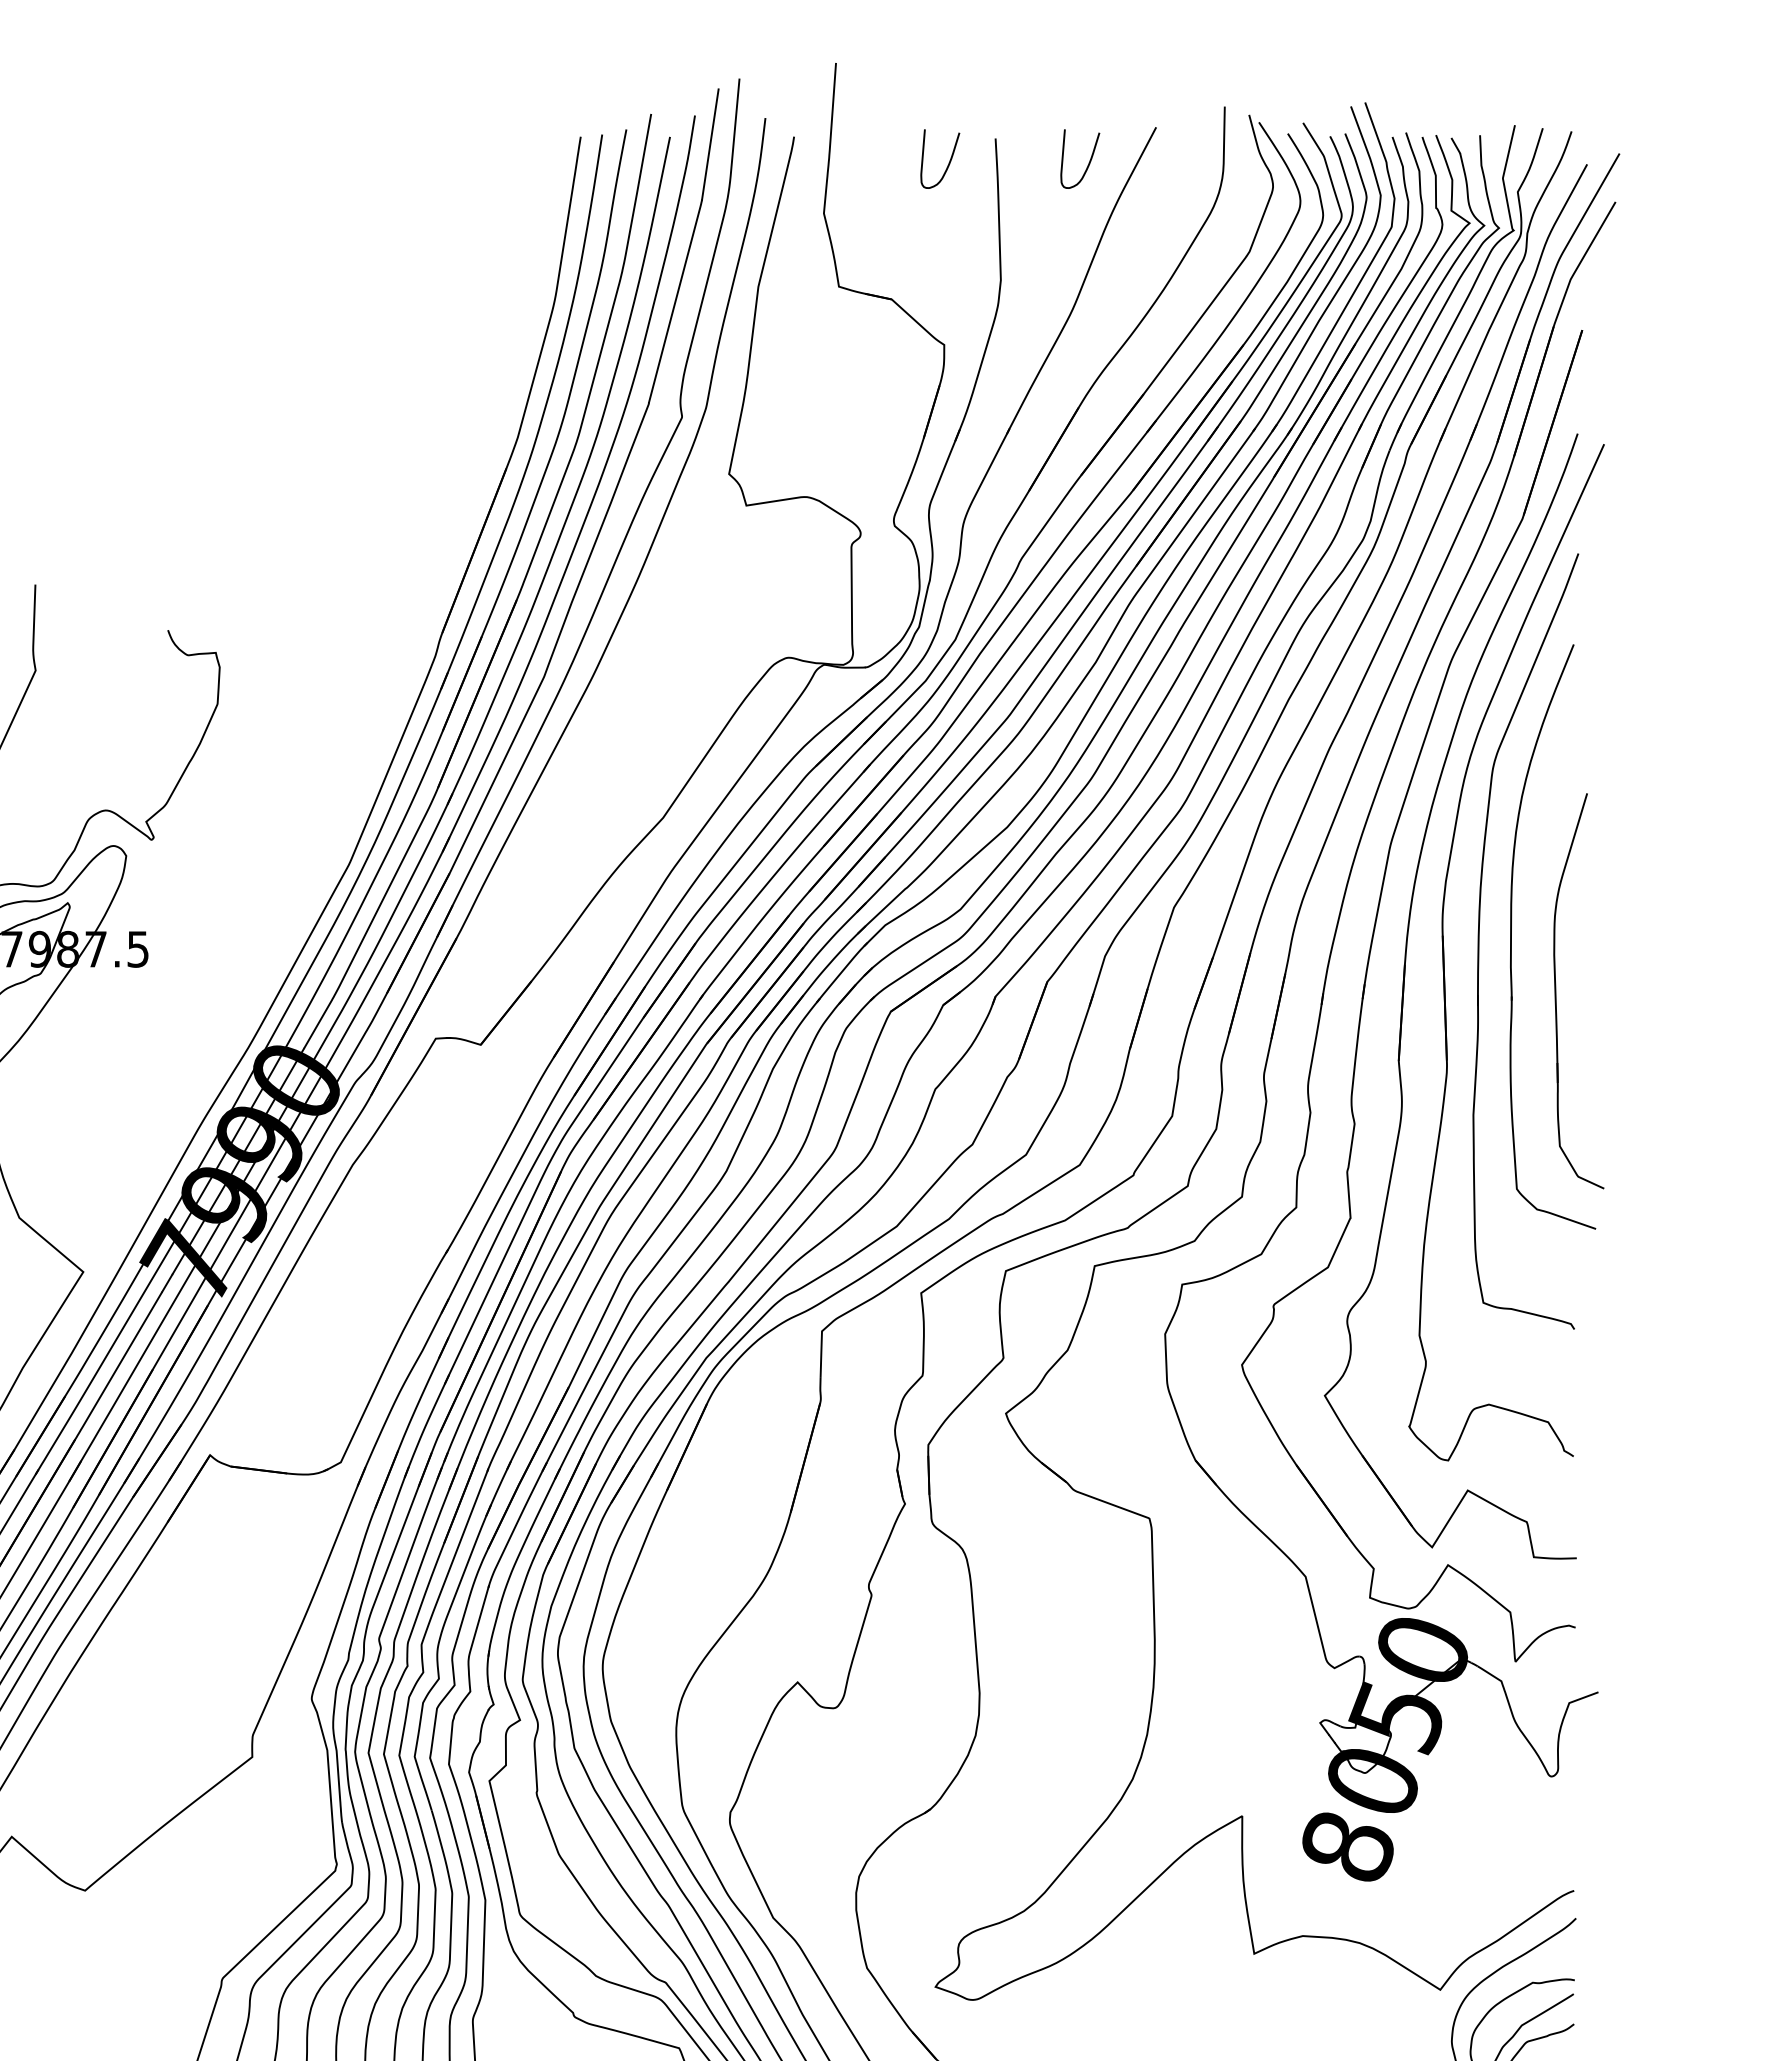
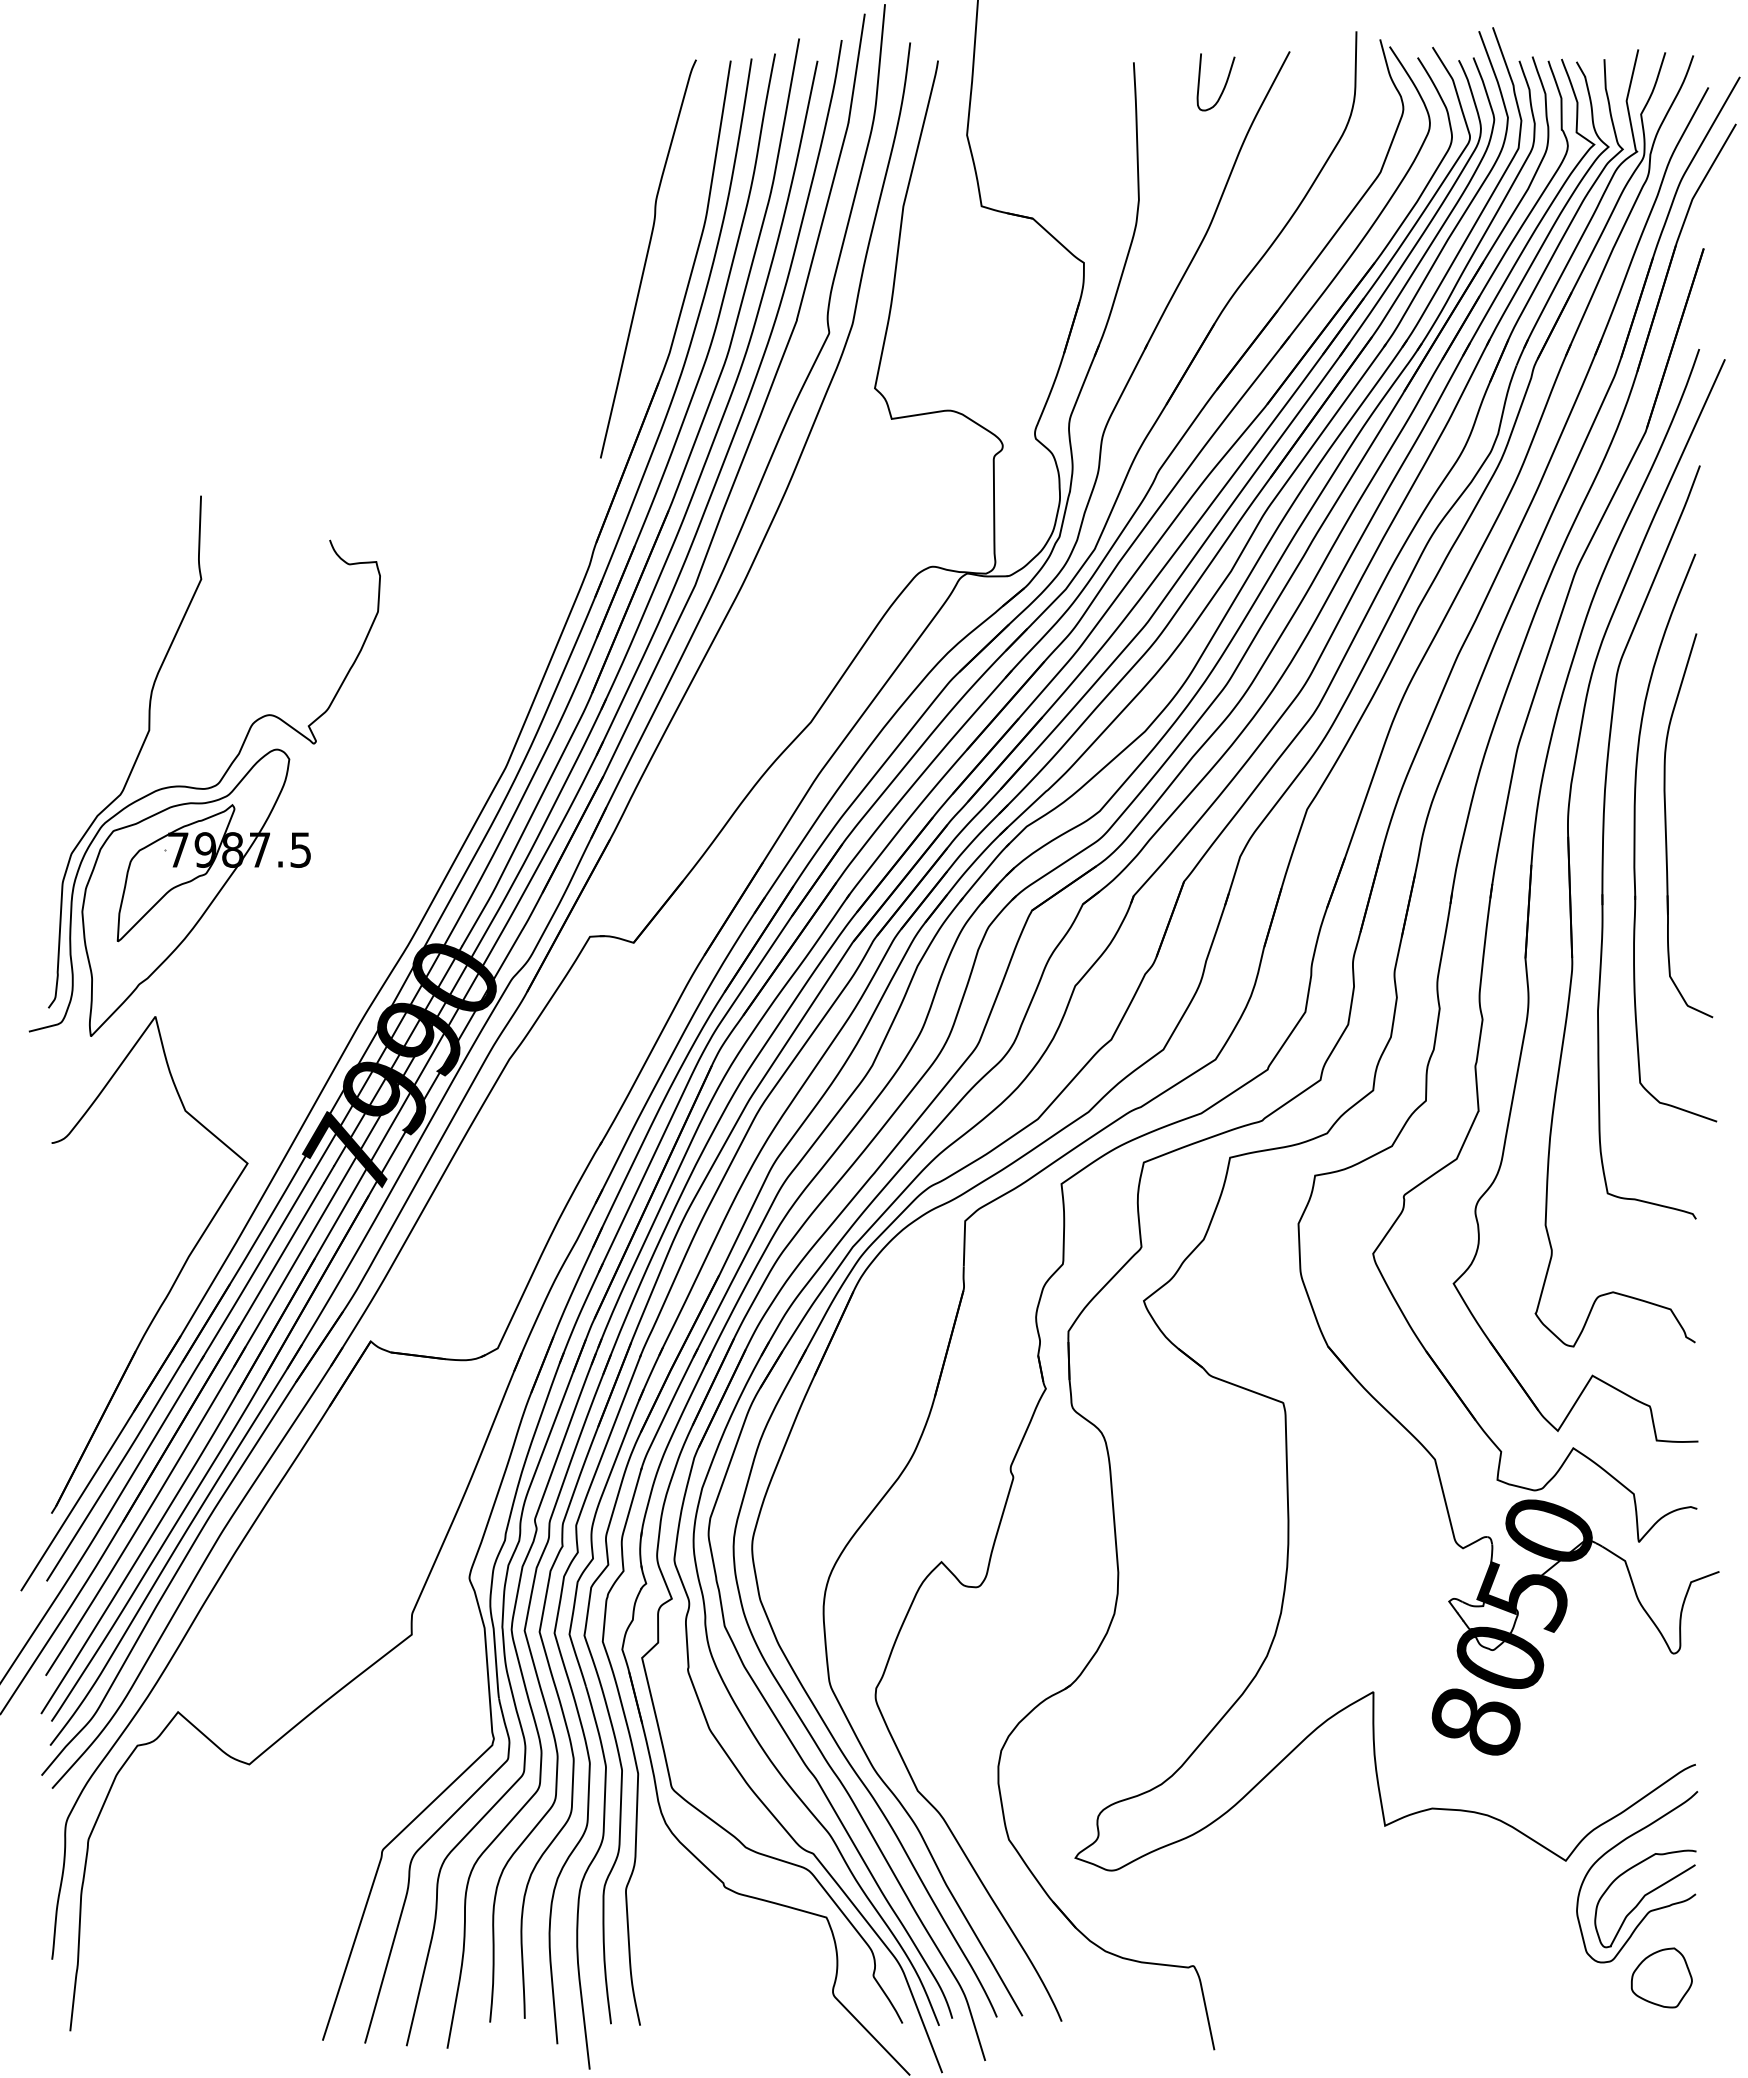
curve: (948, 161) -> (1088, 84), removed
curve: (494, 340) -> (647, 258), added
part: (1556, 991) -> (1666, 825), moved

